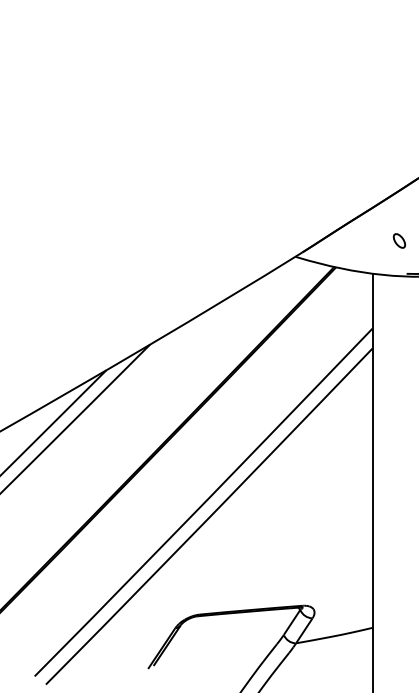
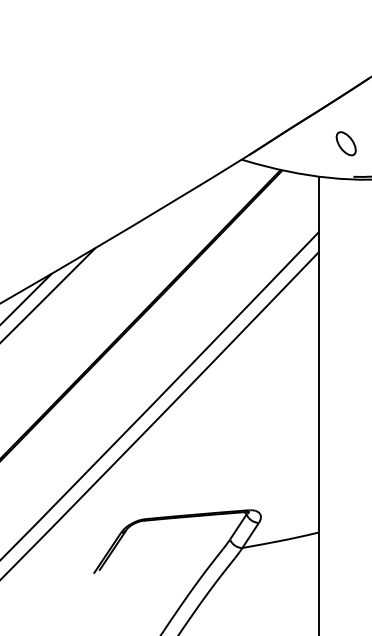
part: (399, 240) -> (346, 143), size x1.67

